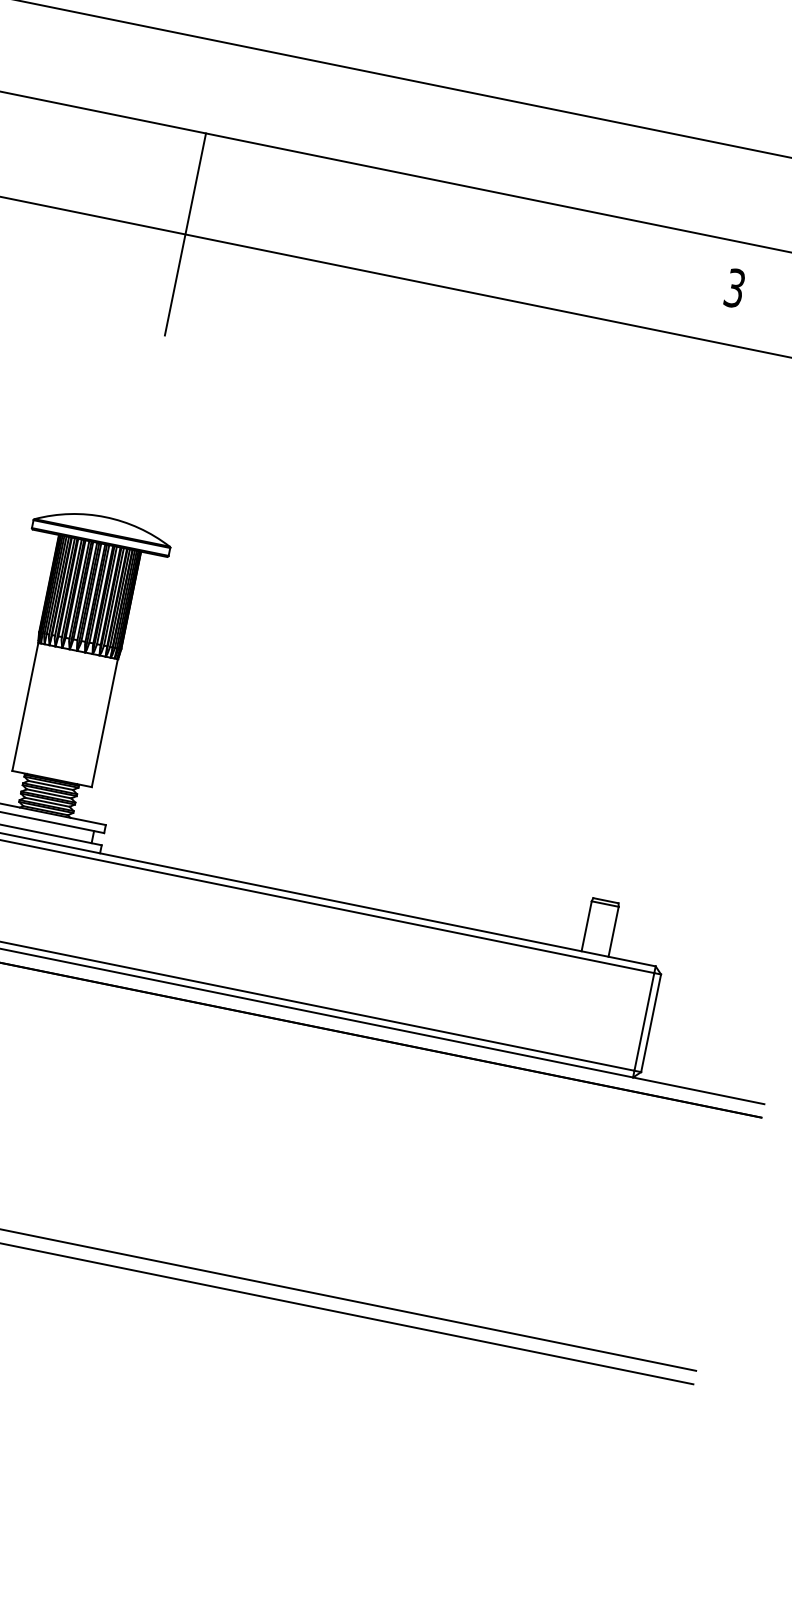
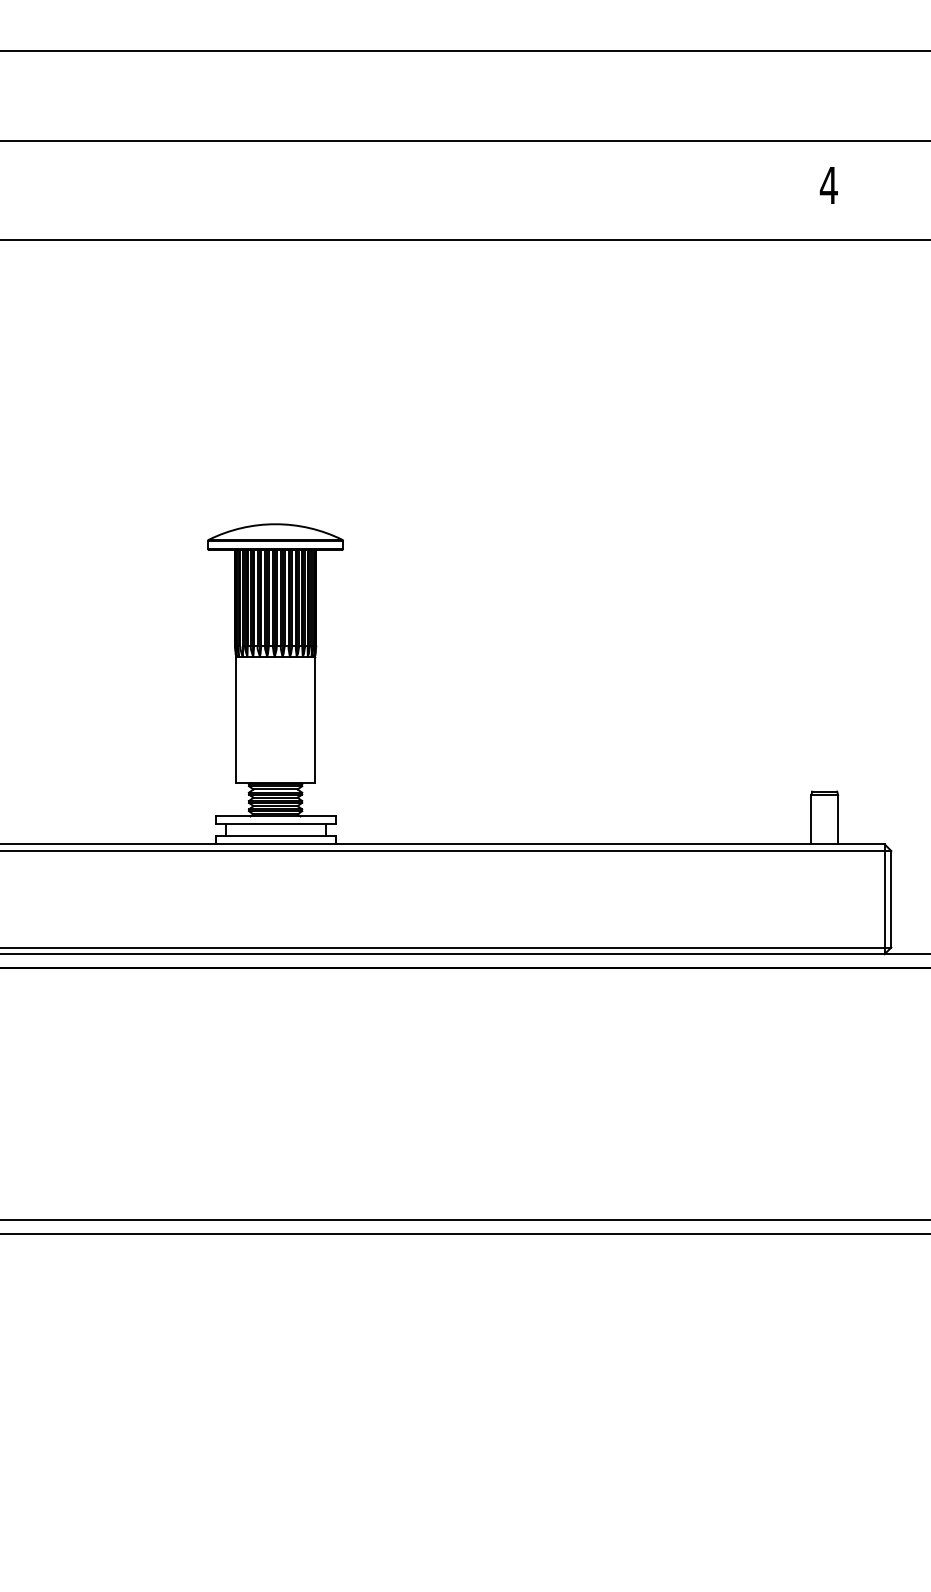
line: (185, 234) -> (297, 240), removed
text: (734, 288) -> (828, 185), 3 -> 4

